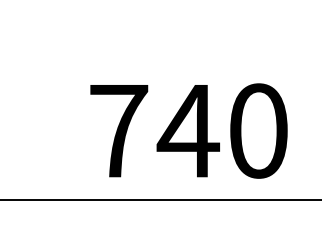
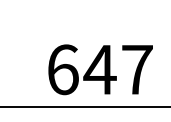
text: (189, 130) -> (100, 69), 740 -> 647

